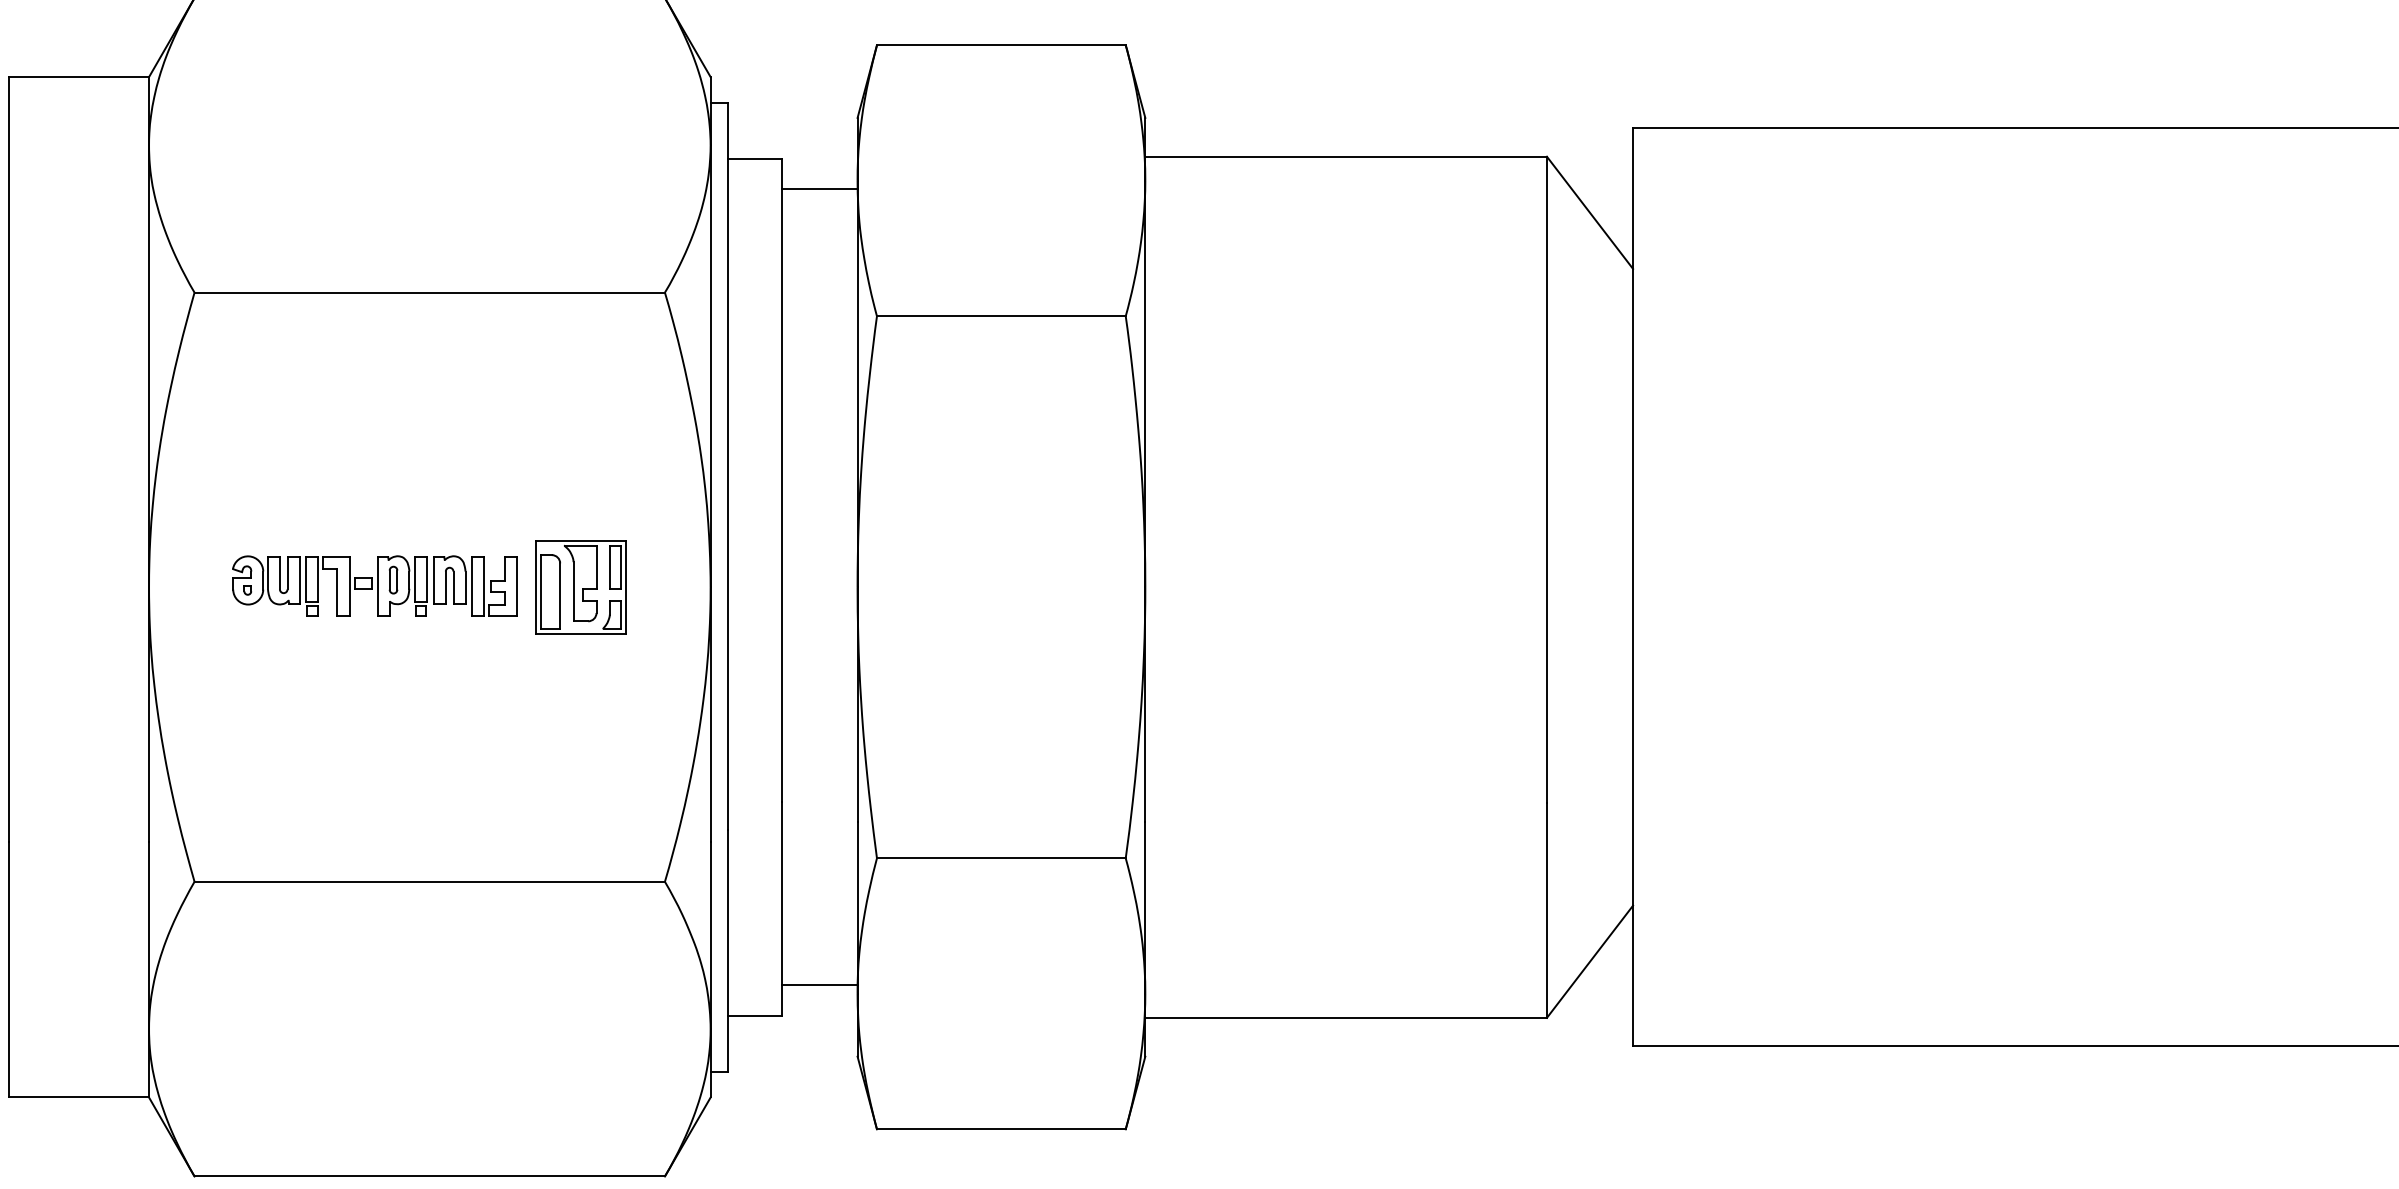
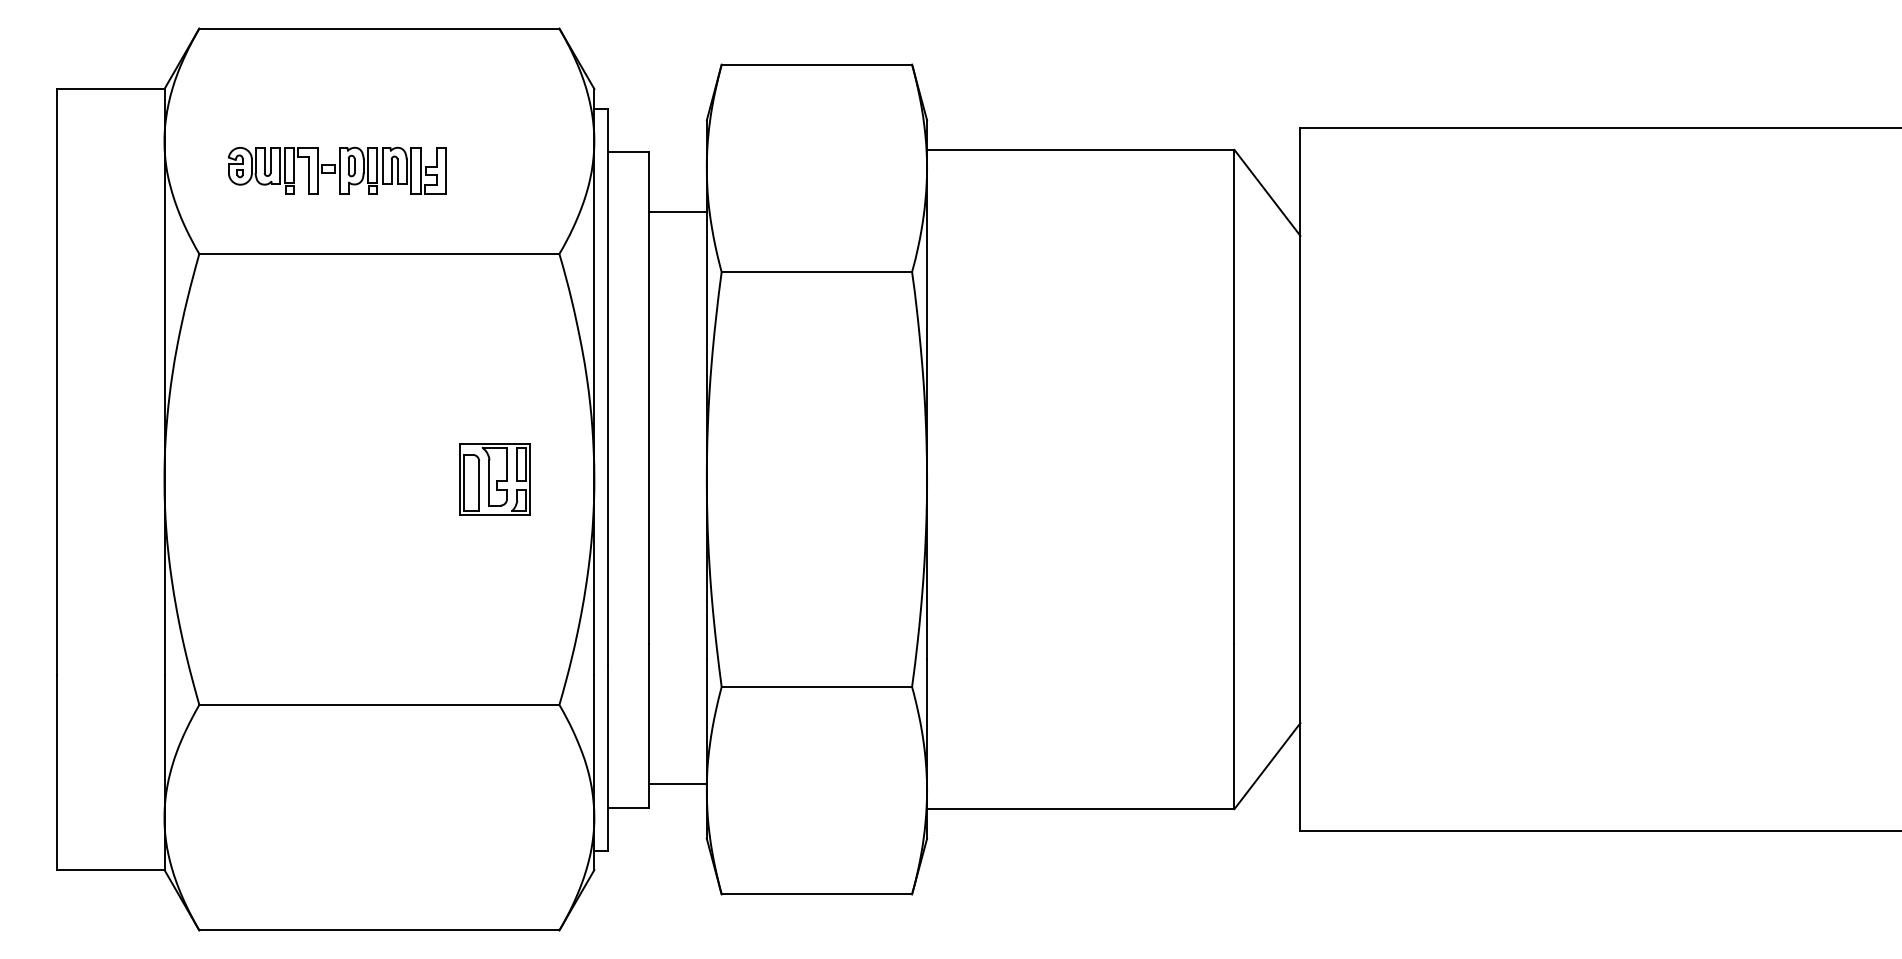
line: (819, 188) -> (677, 211), moved
part: (373, 585) -> (336, 170), moved

